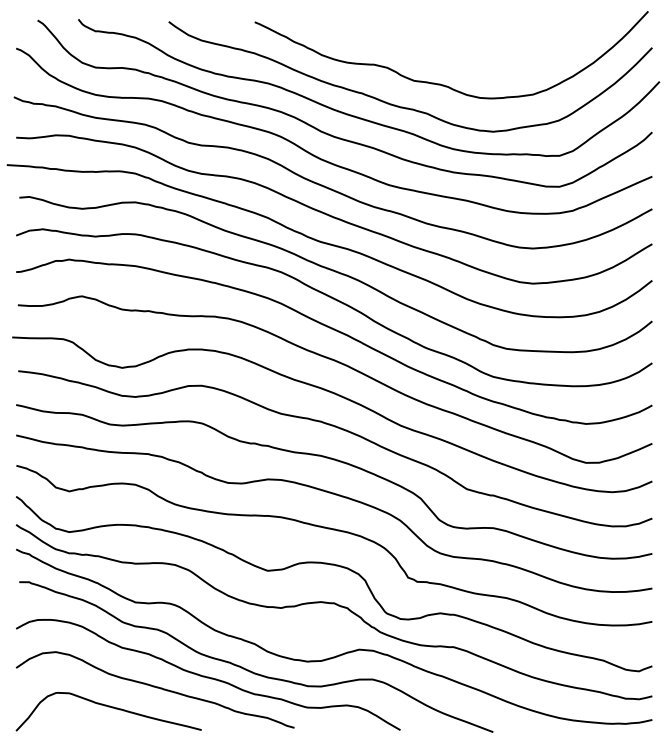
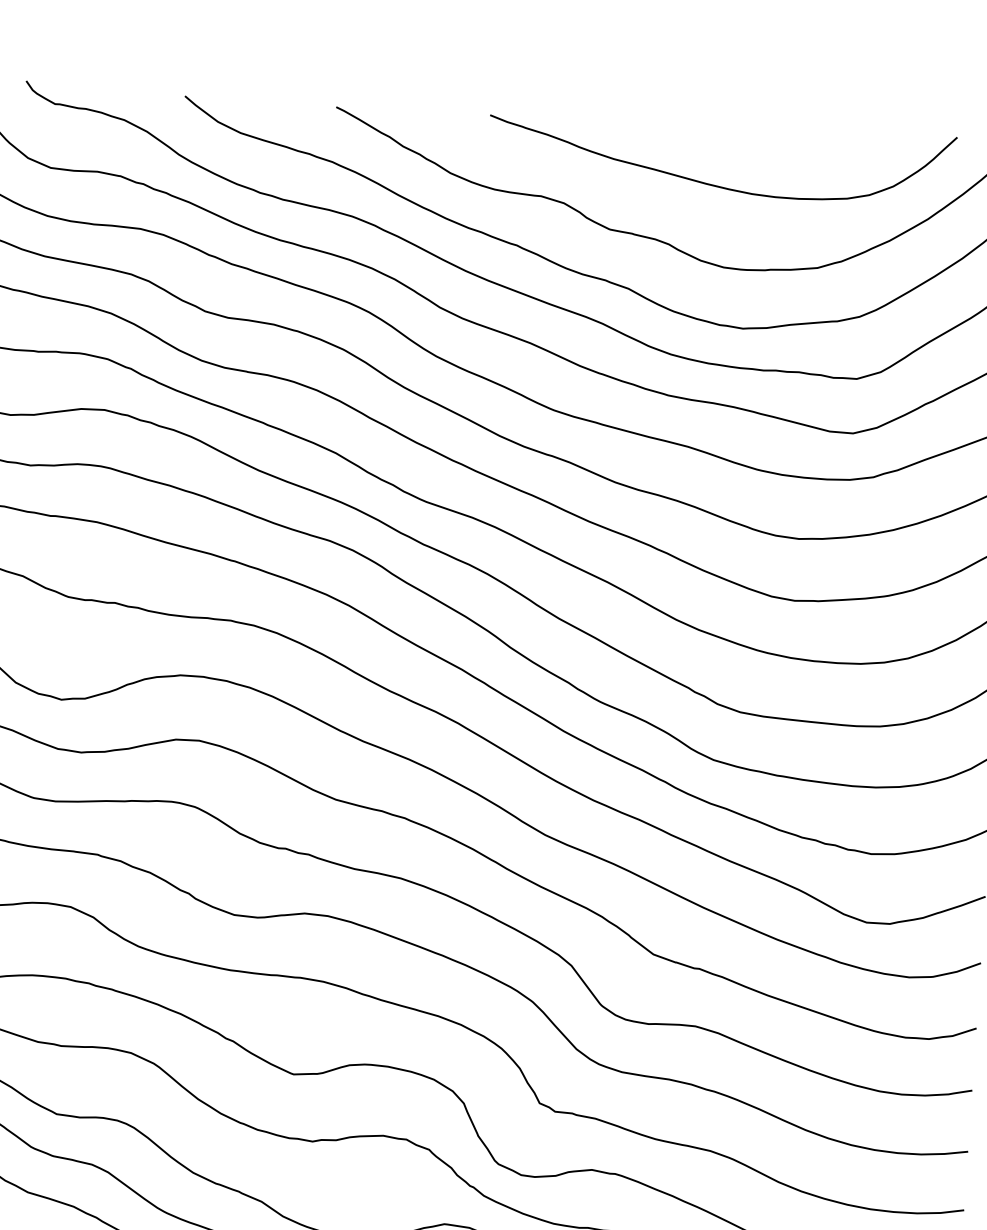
curve: (469, 50) -> (710, 182), added

